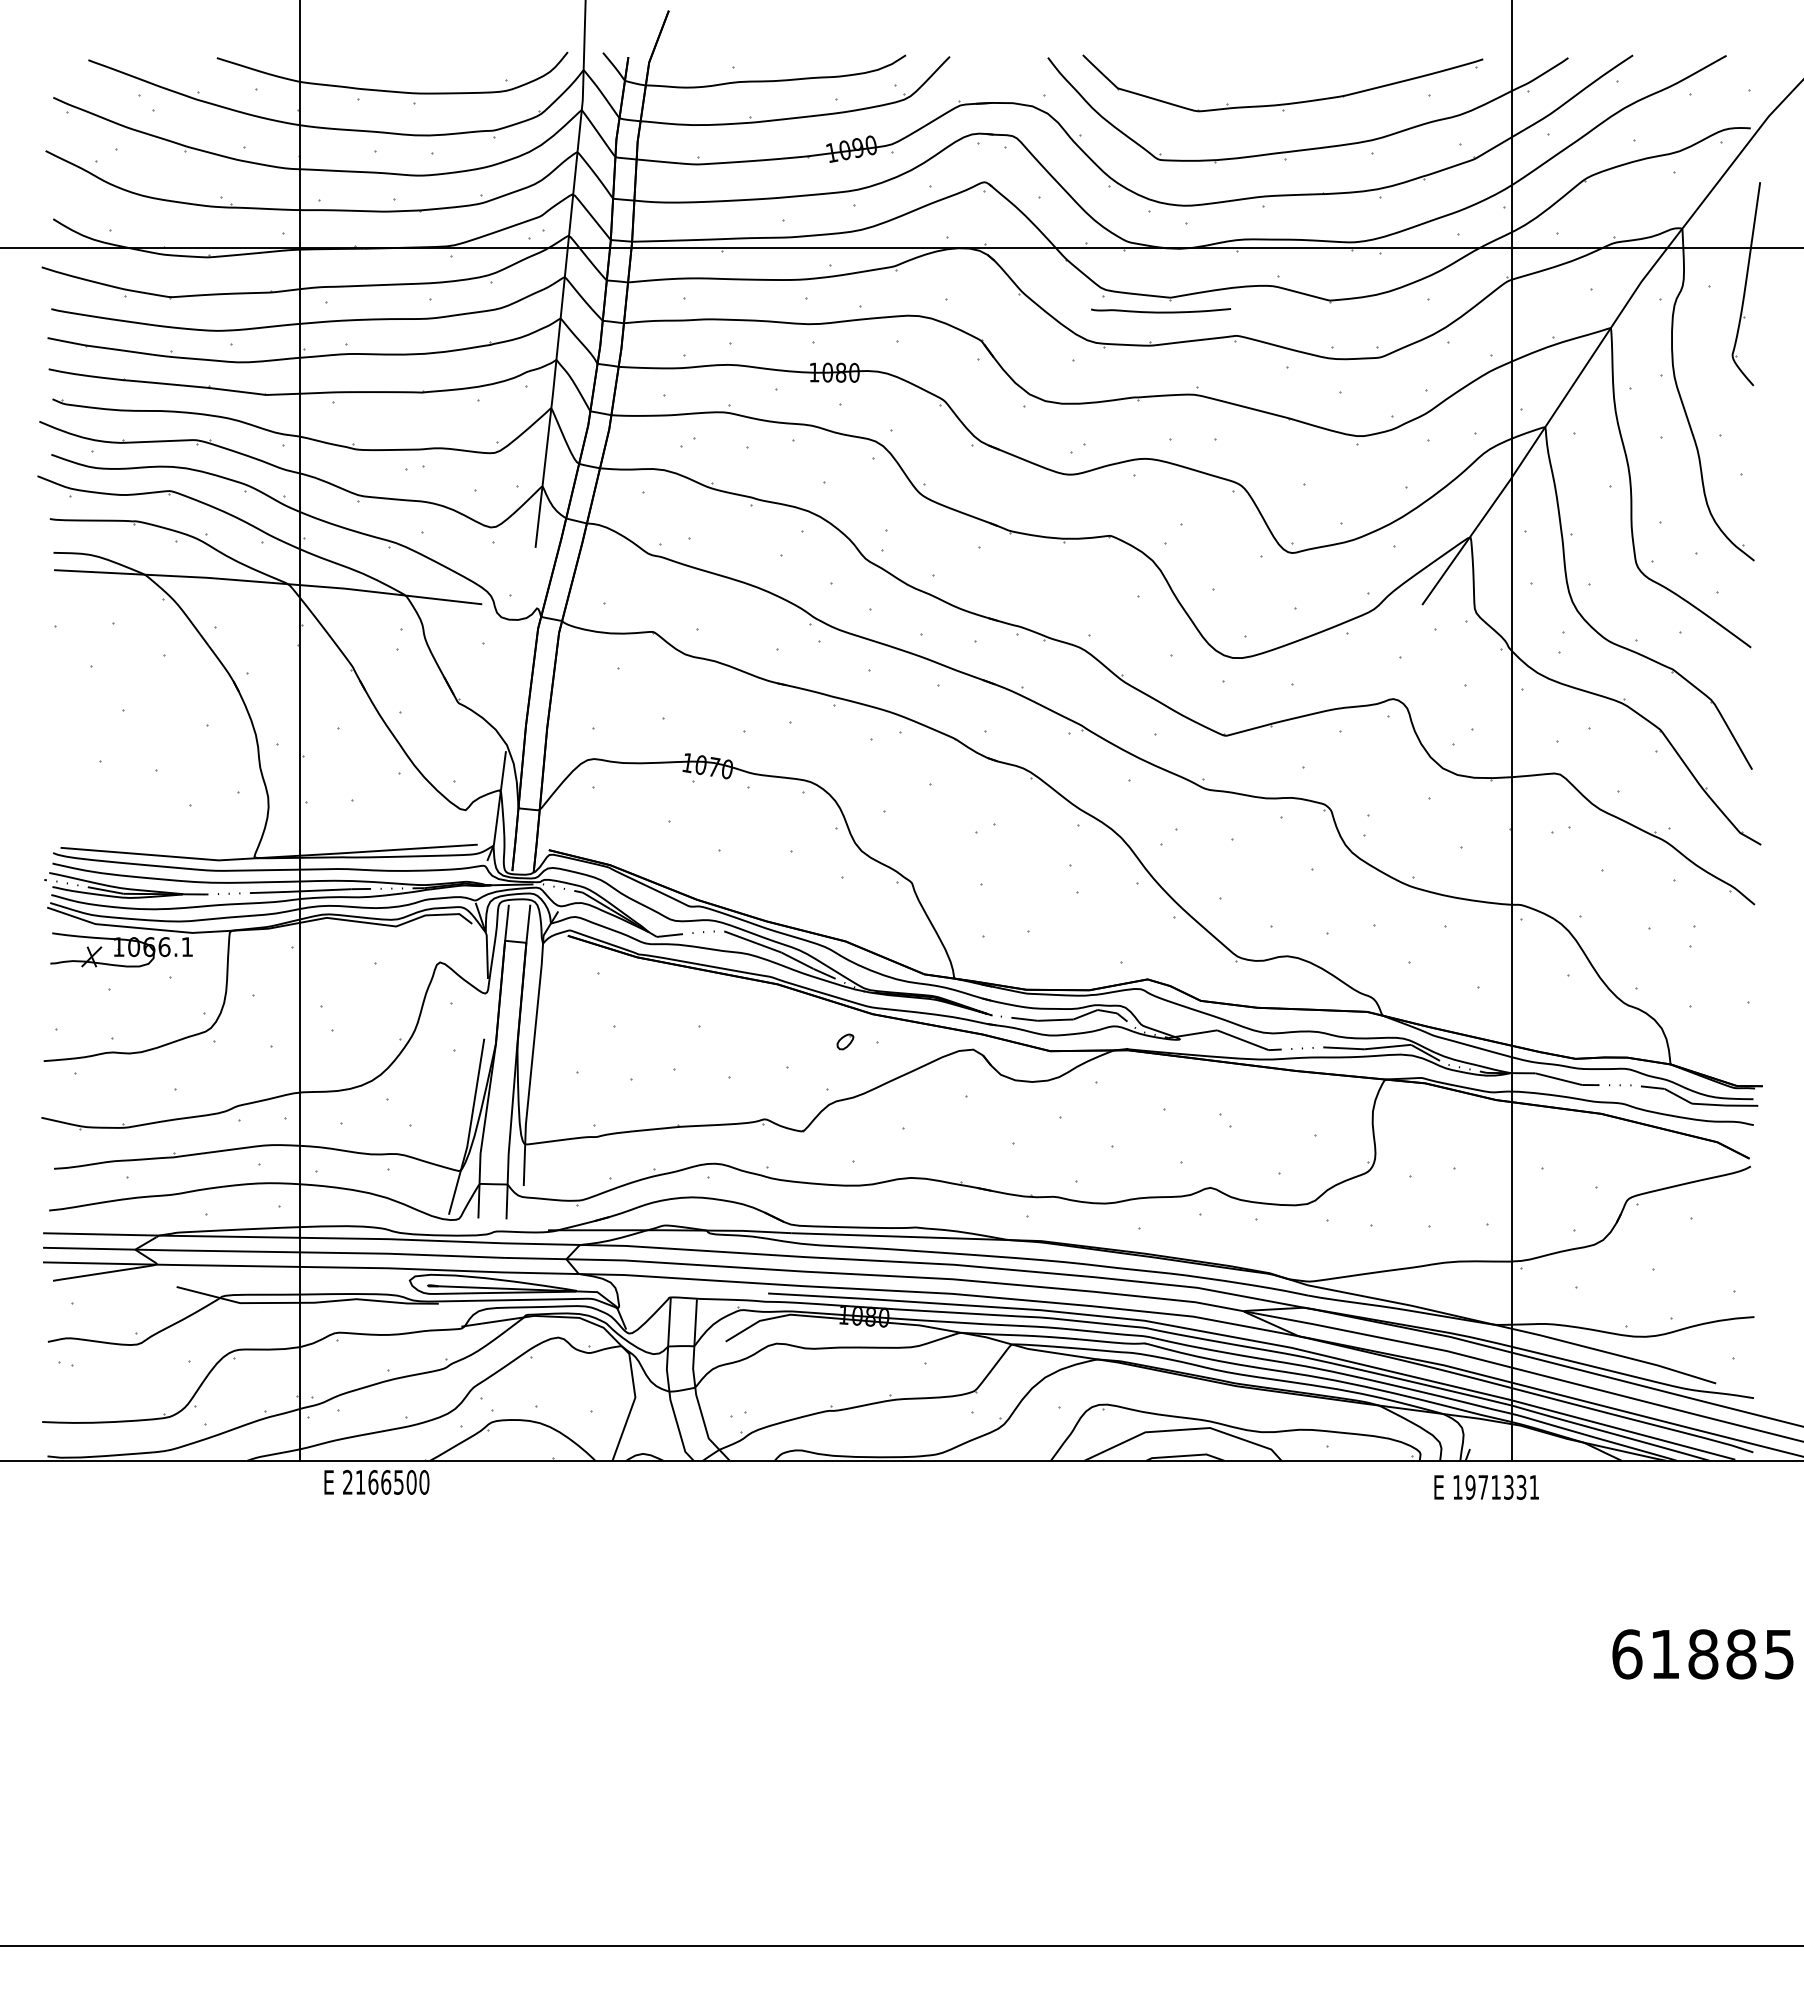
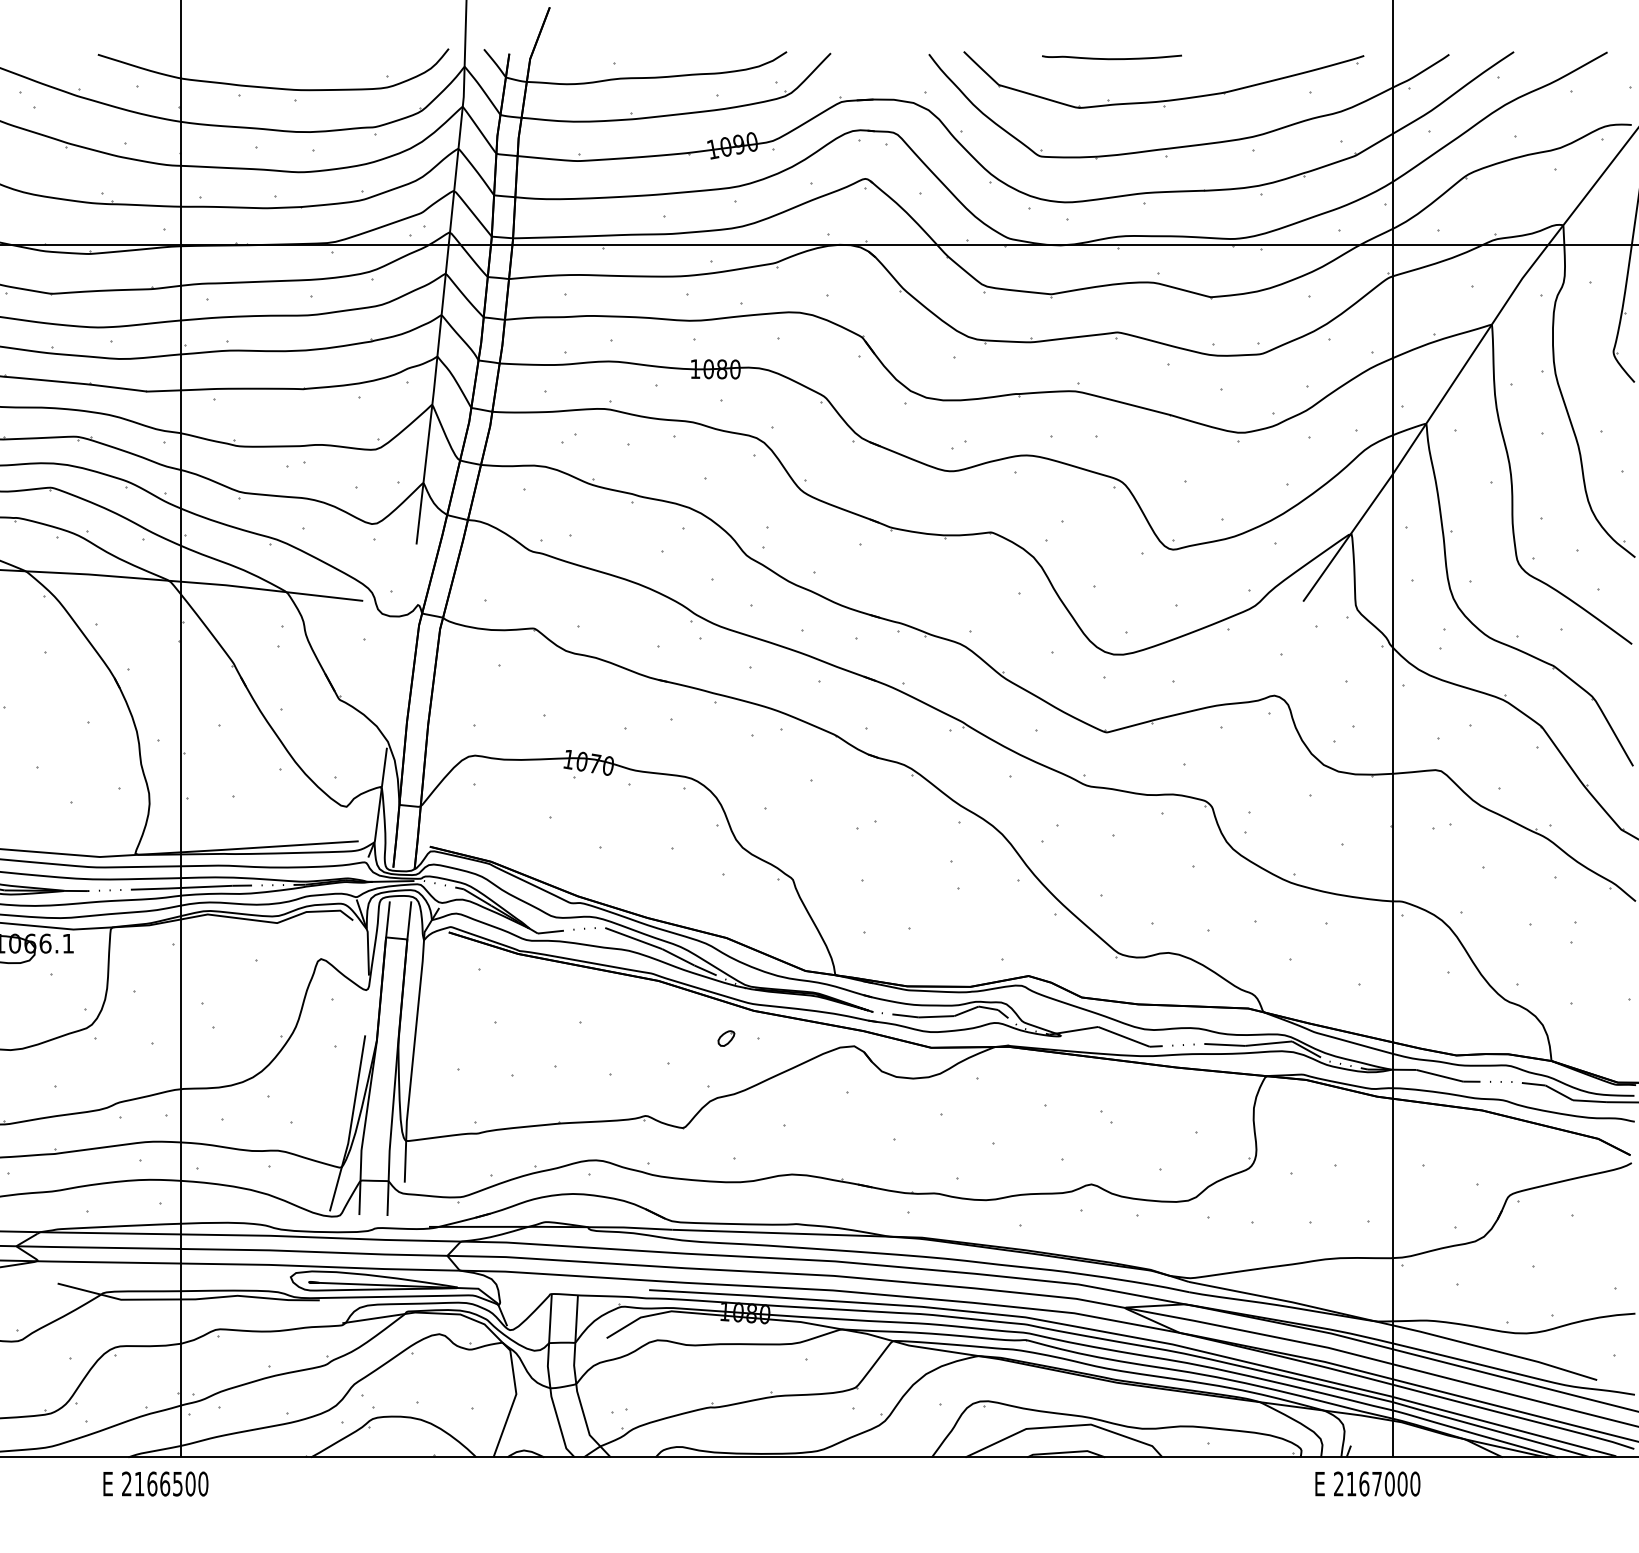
curve: (1161, 311) -> (1112, 58), moved
text: (376, 1482) -> (155, 1484), moved
text: (1496, 1487) -> (1377, 1484), 1971331 -> 2167000

